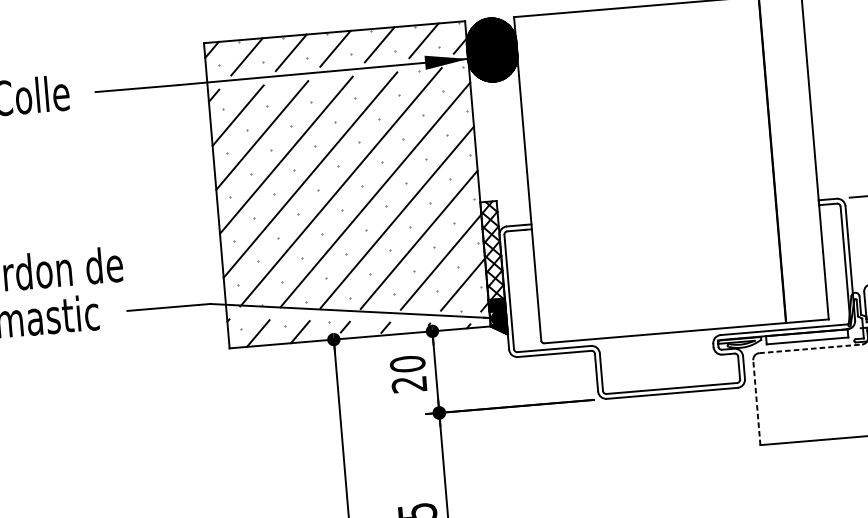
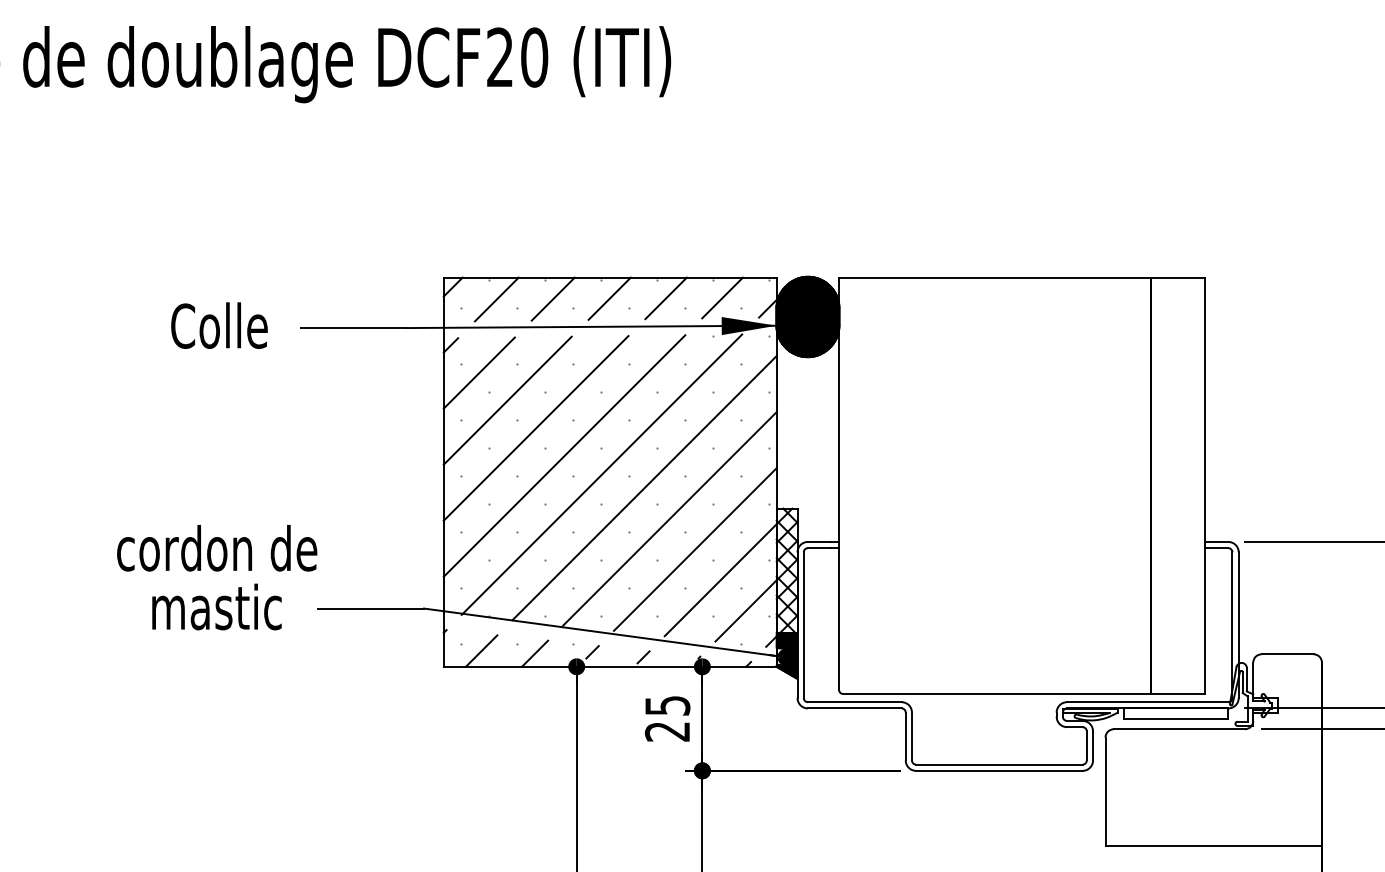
line: (810, 349) -> (1179, 729), dashed -> solid
text: (407, 363) -> (667, 705), 20 -> 25
line: (756, 402) -> (1105, 791), dashed -> solid

